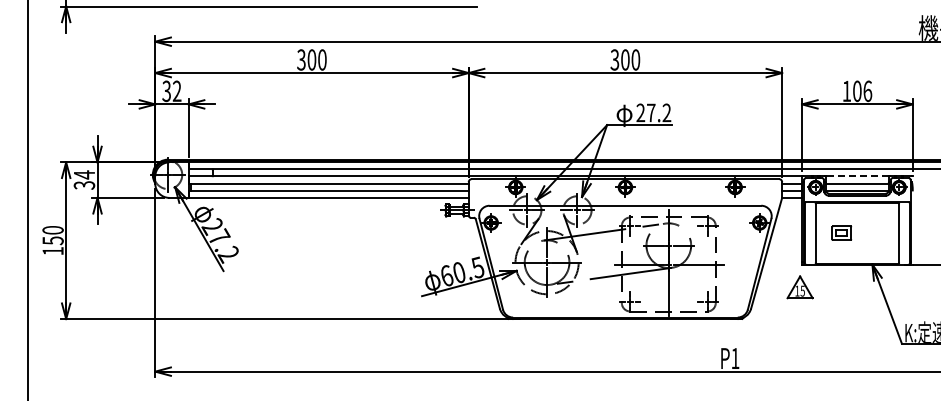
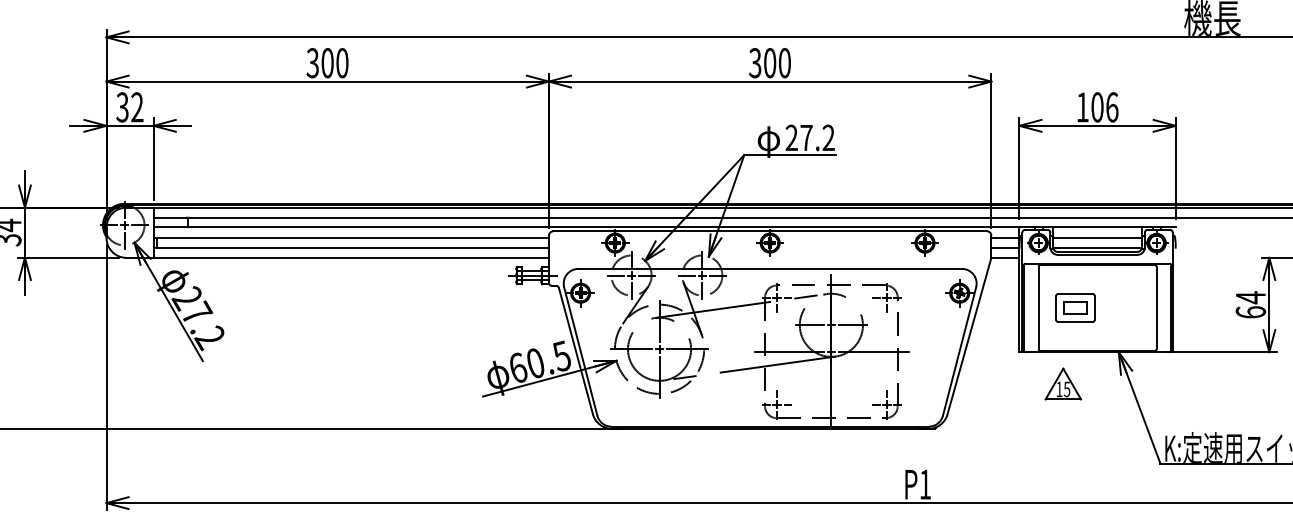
line: (856, 176) -> (1096, 227), dashed -> solid
part: (841, 232) -> (1075, 306), size x1.43
part: (799, 287) -> (1062, 384), moved

